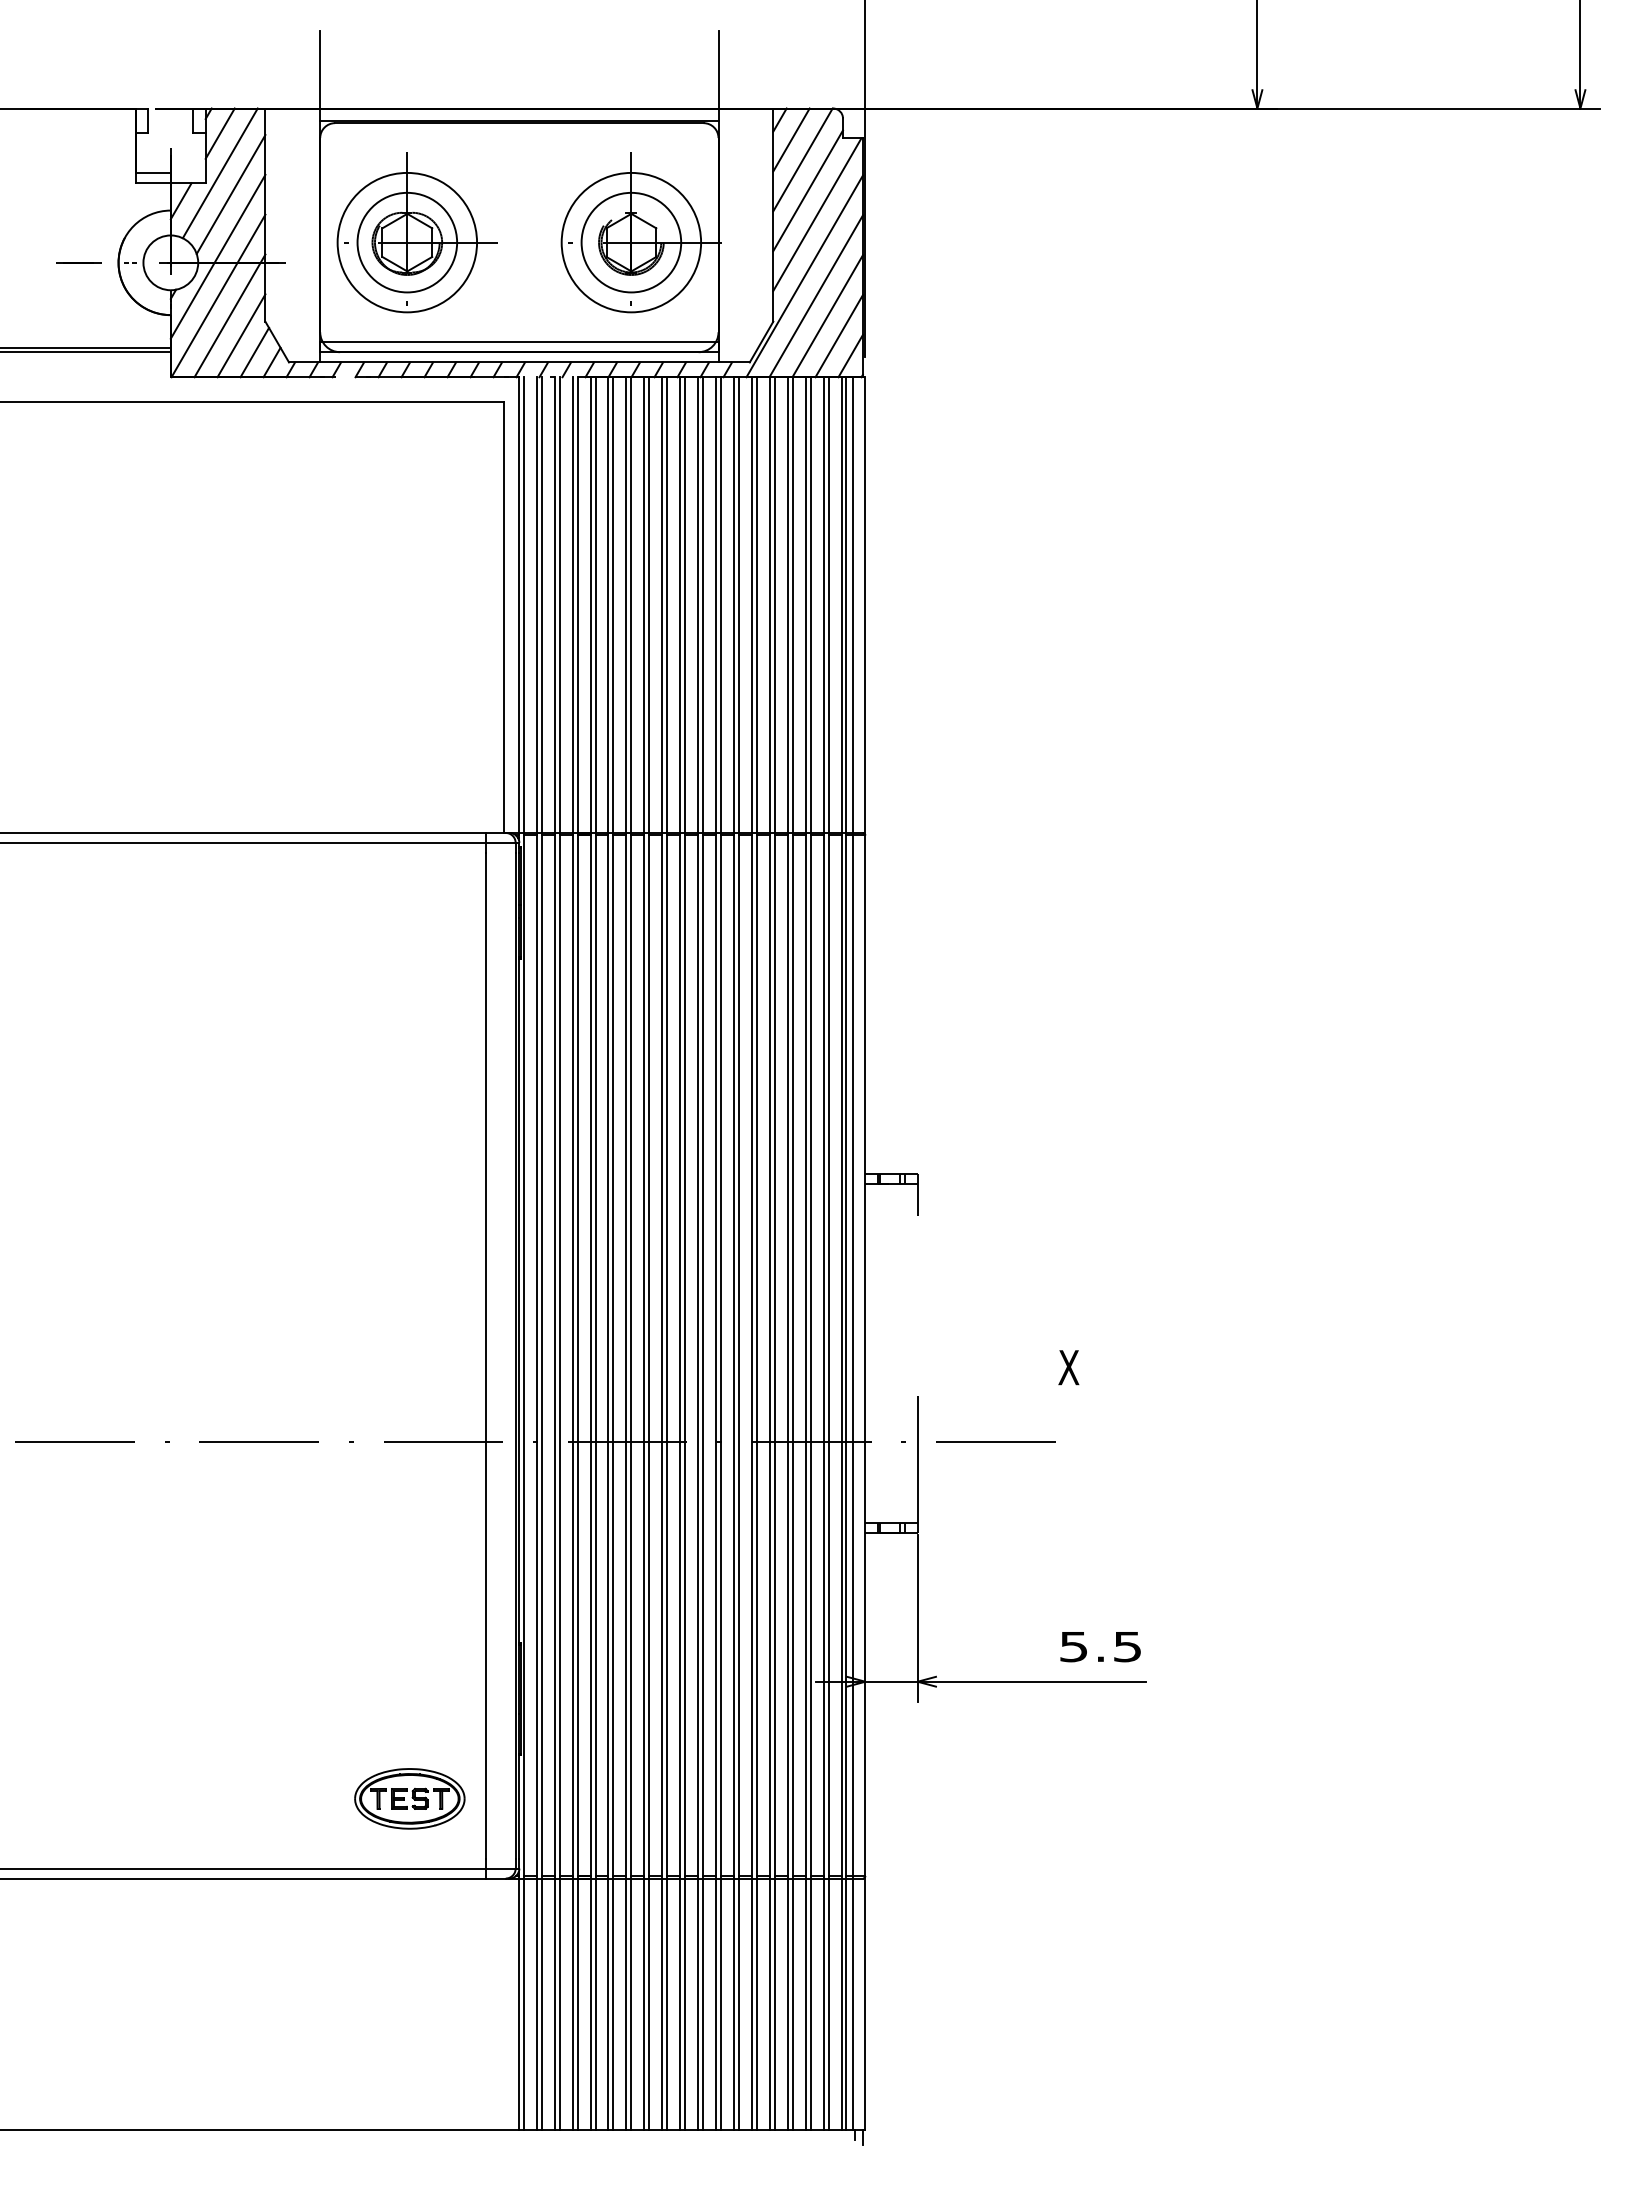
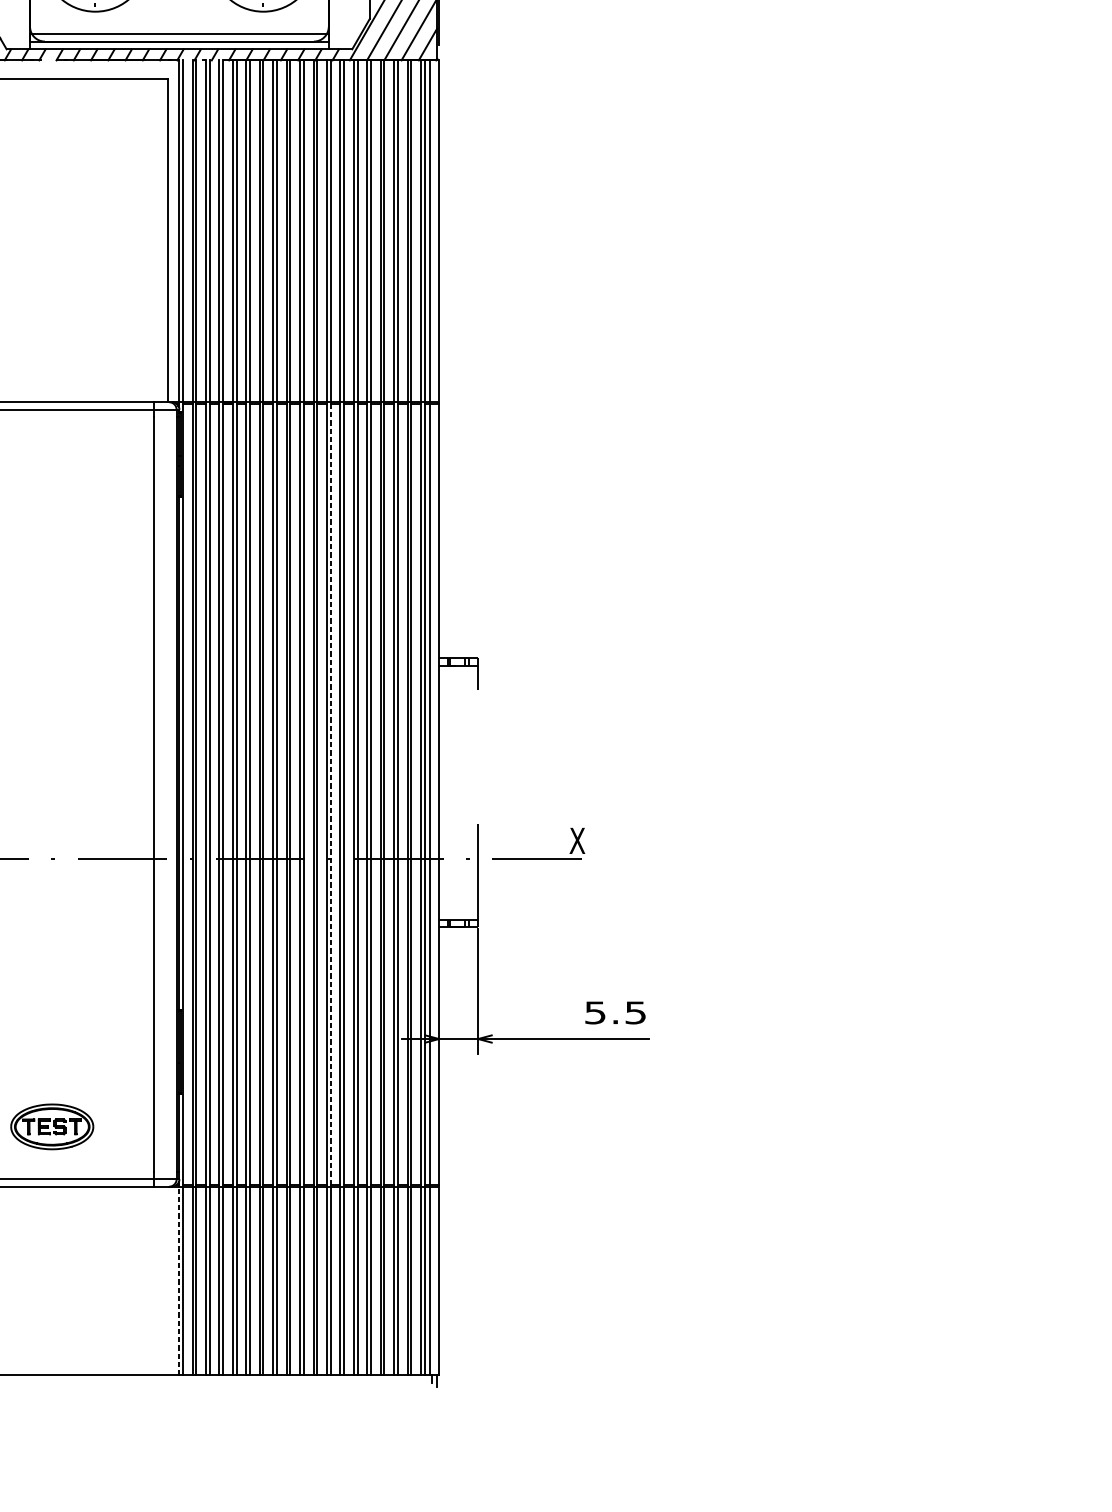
line: (721, 1355) -> (331, 794), solid -> dashed
text: (1068, 1367) -> (577, 840), moved
part: (409, 1798) -> (51, 1126), moved
line: (518, 2004) -> (178, 1281), solid -> dashed

